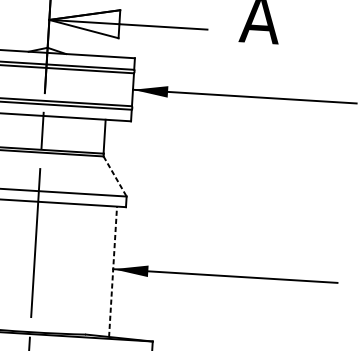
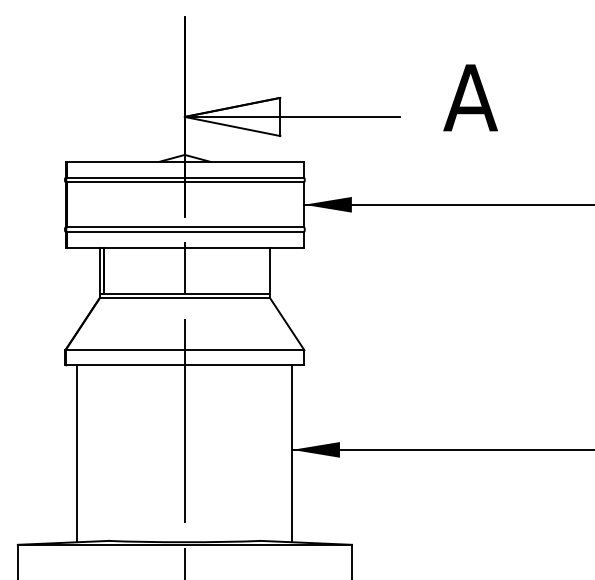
line: (115, 176) -> (287, 324), dashed -> solid
line: (113, 271) -> (292, 453), dashed -> solid

